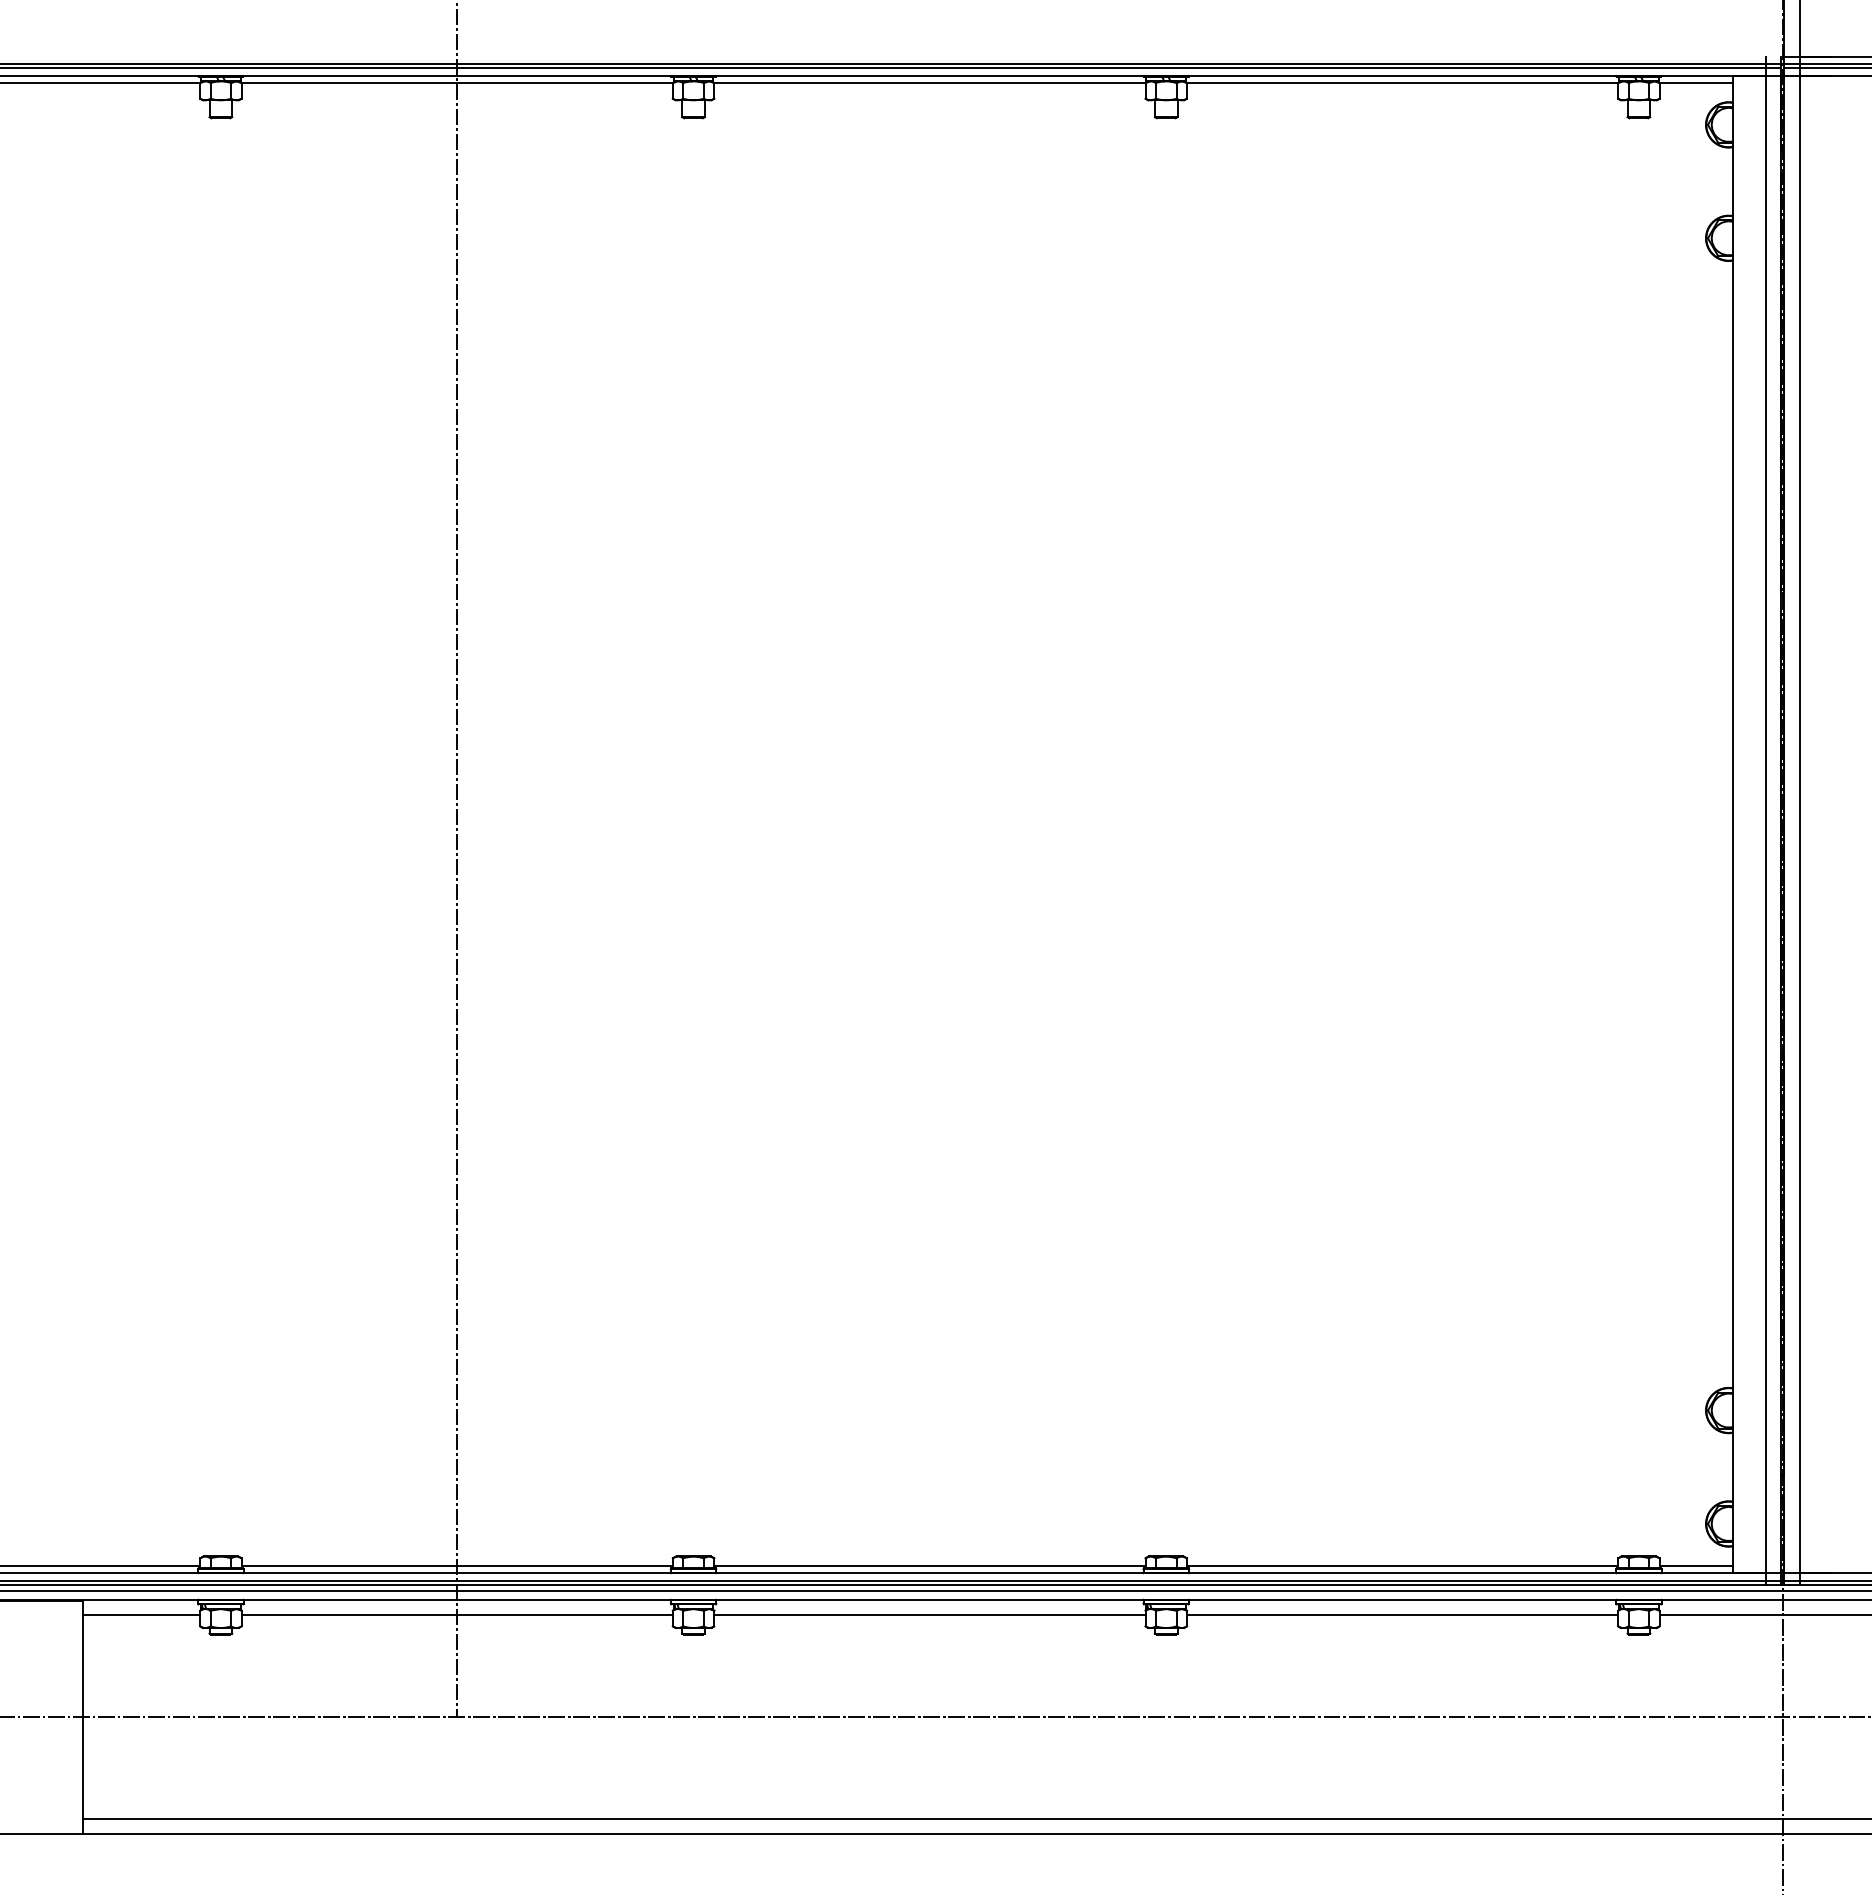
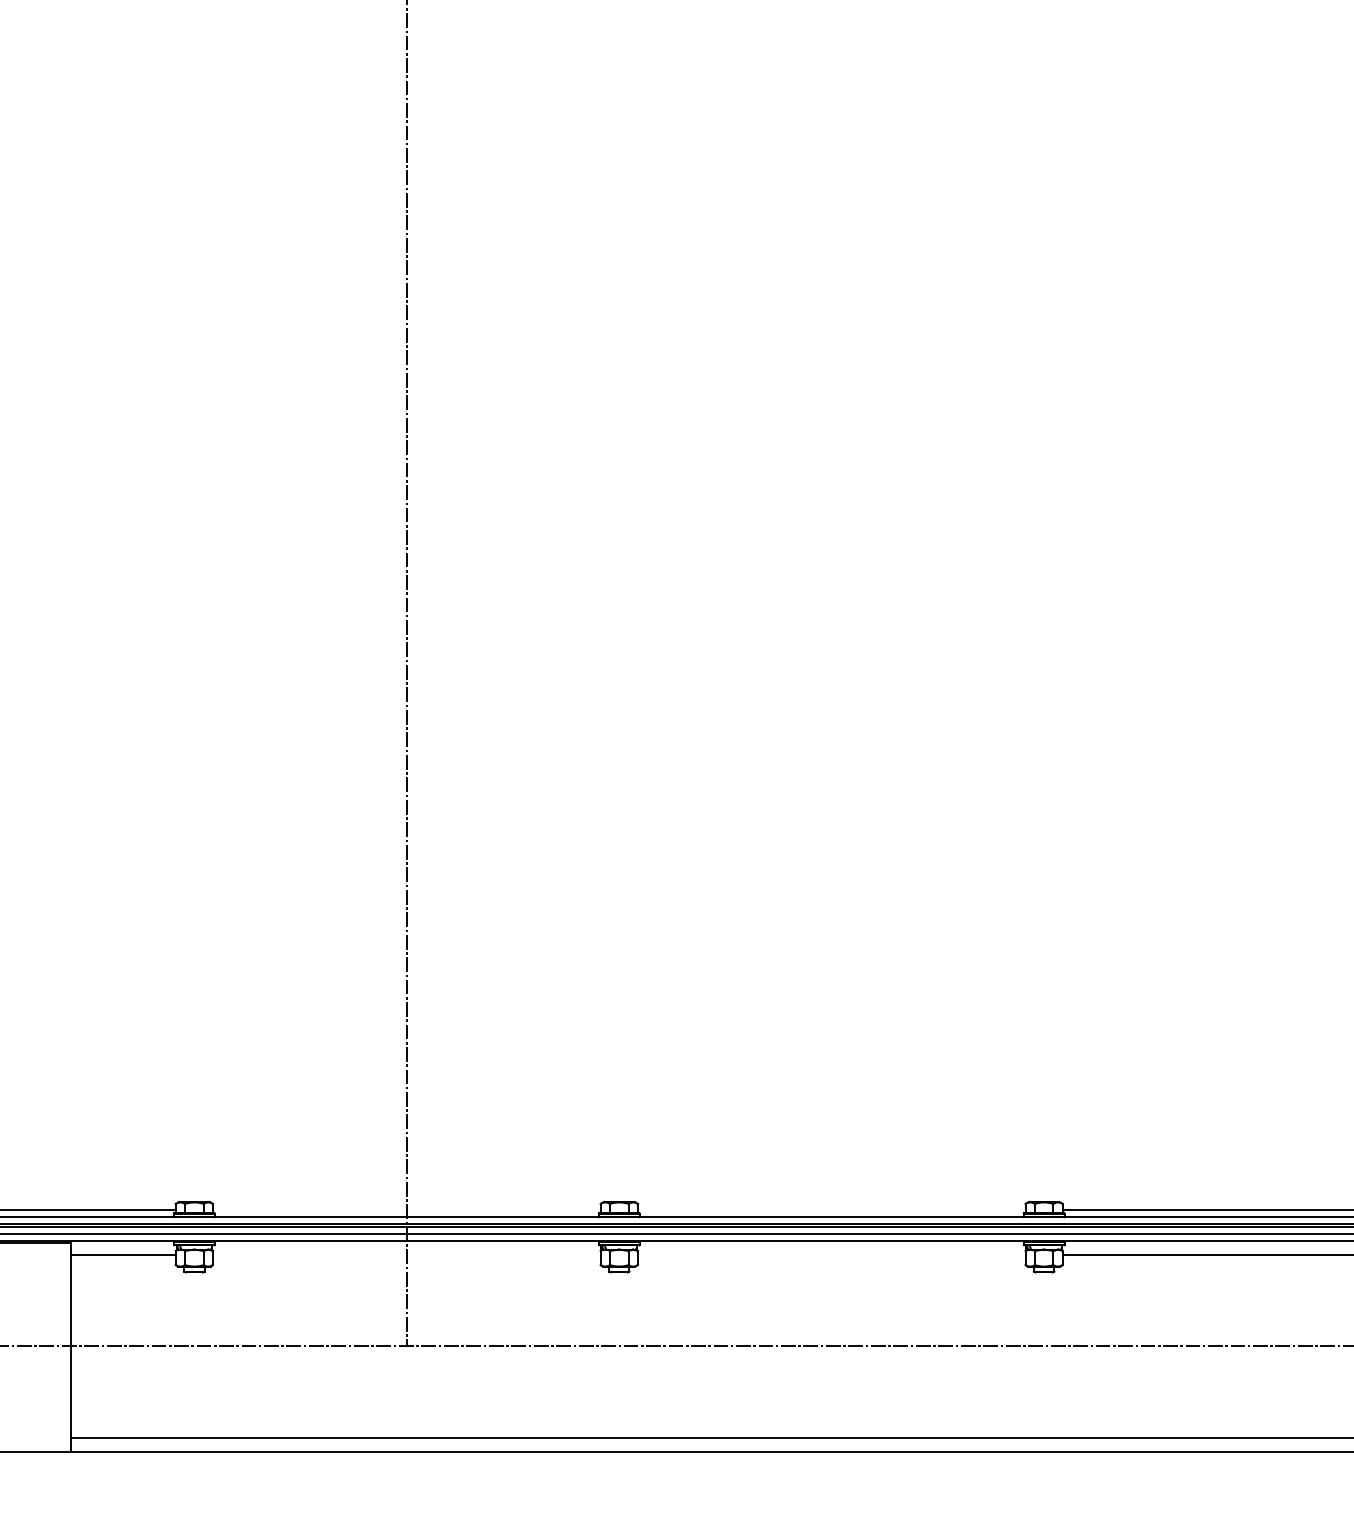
line: (456, 1565) -> (406, 1210), removed
line: (929, 1565) -> (831, 1210), removed
line: (456, 1614) -> (406, 1254), removed
line: (929, 1614) -> (831, 1254), removed

